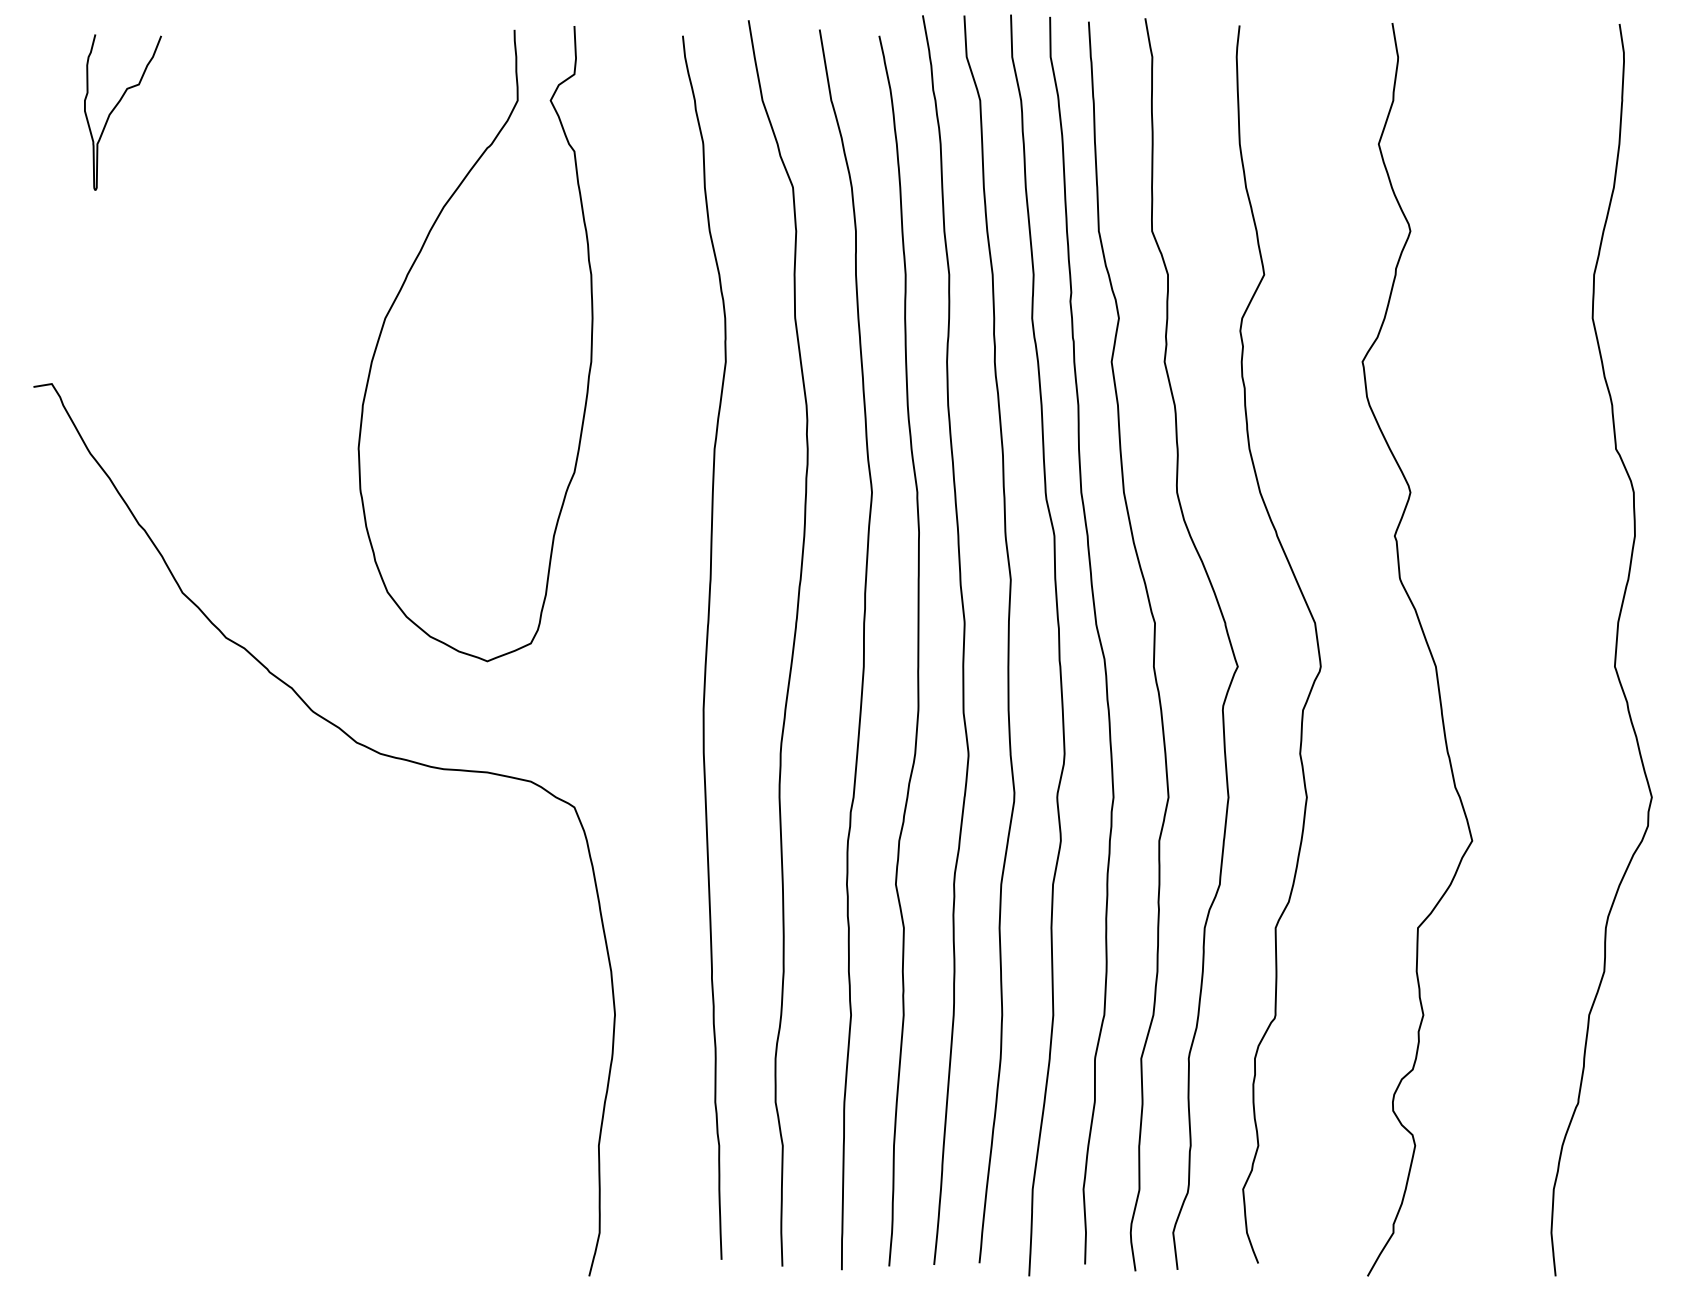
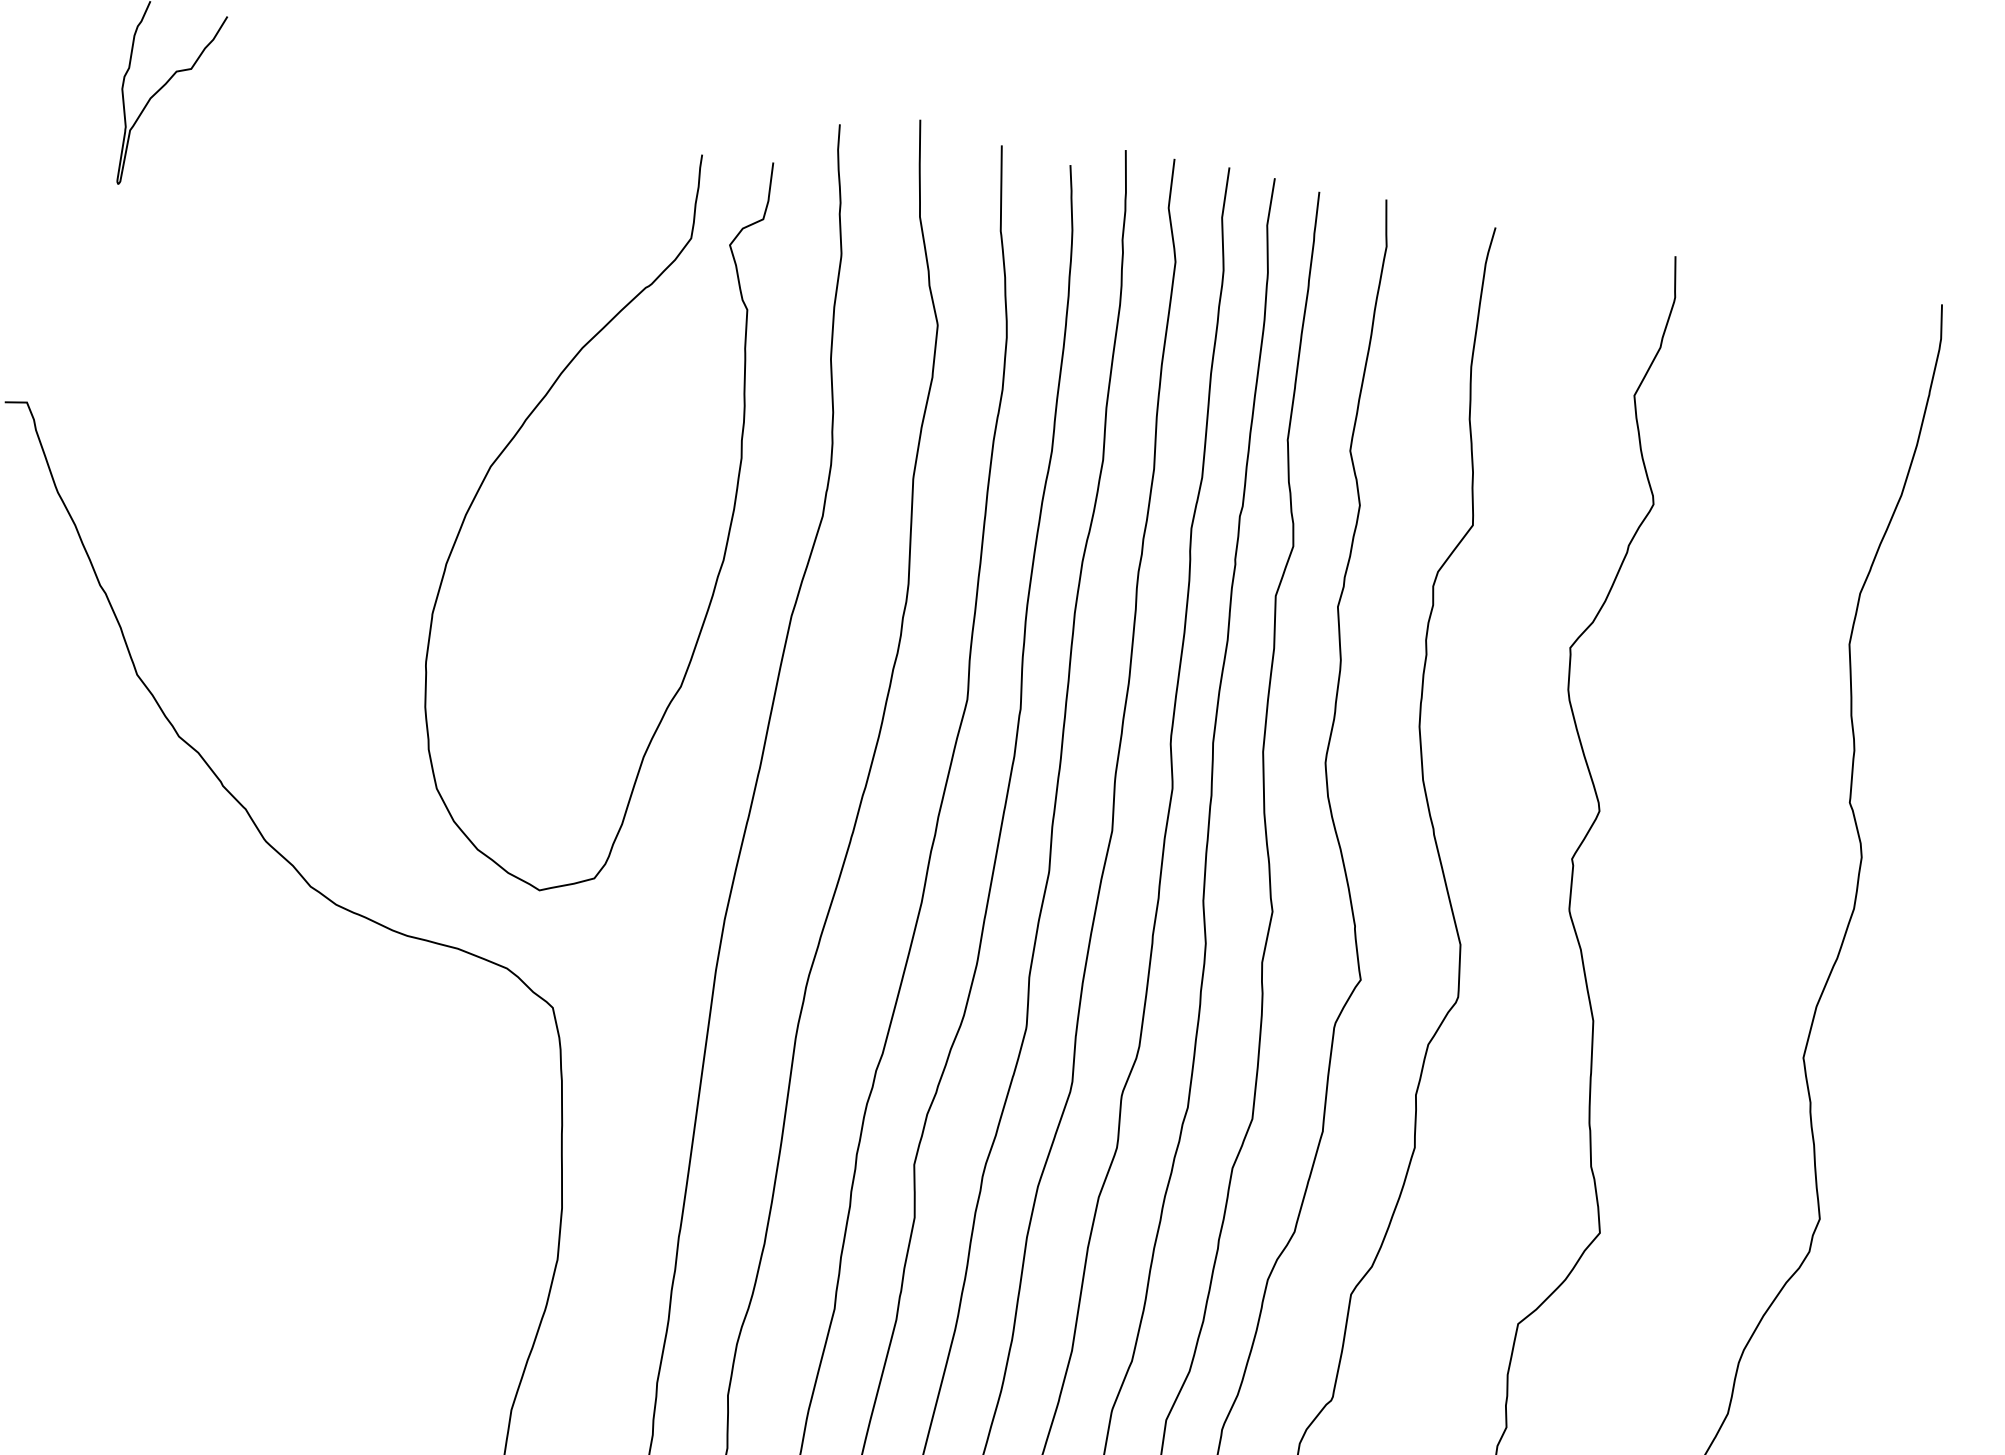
curve: (398, 296) -> (510, 443), moved

